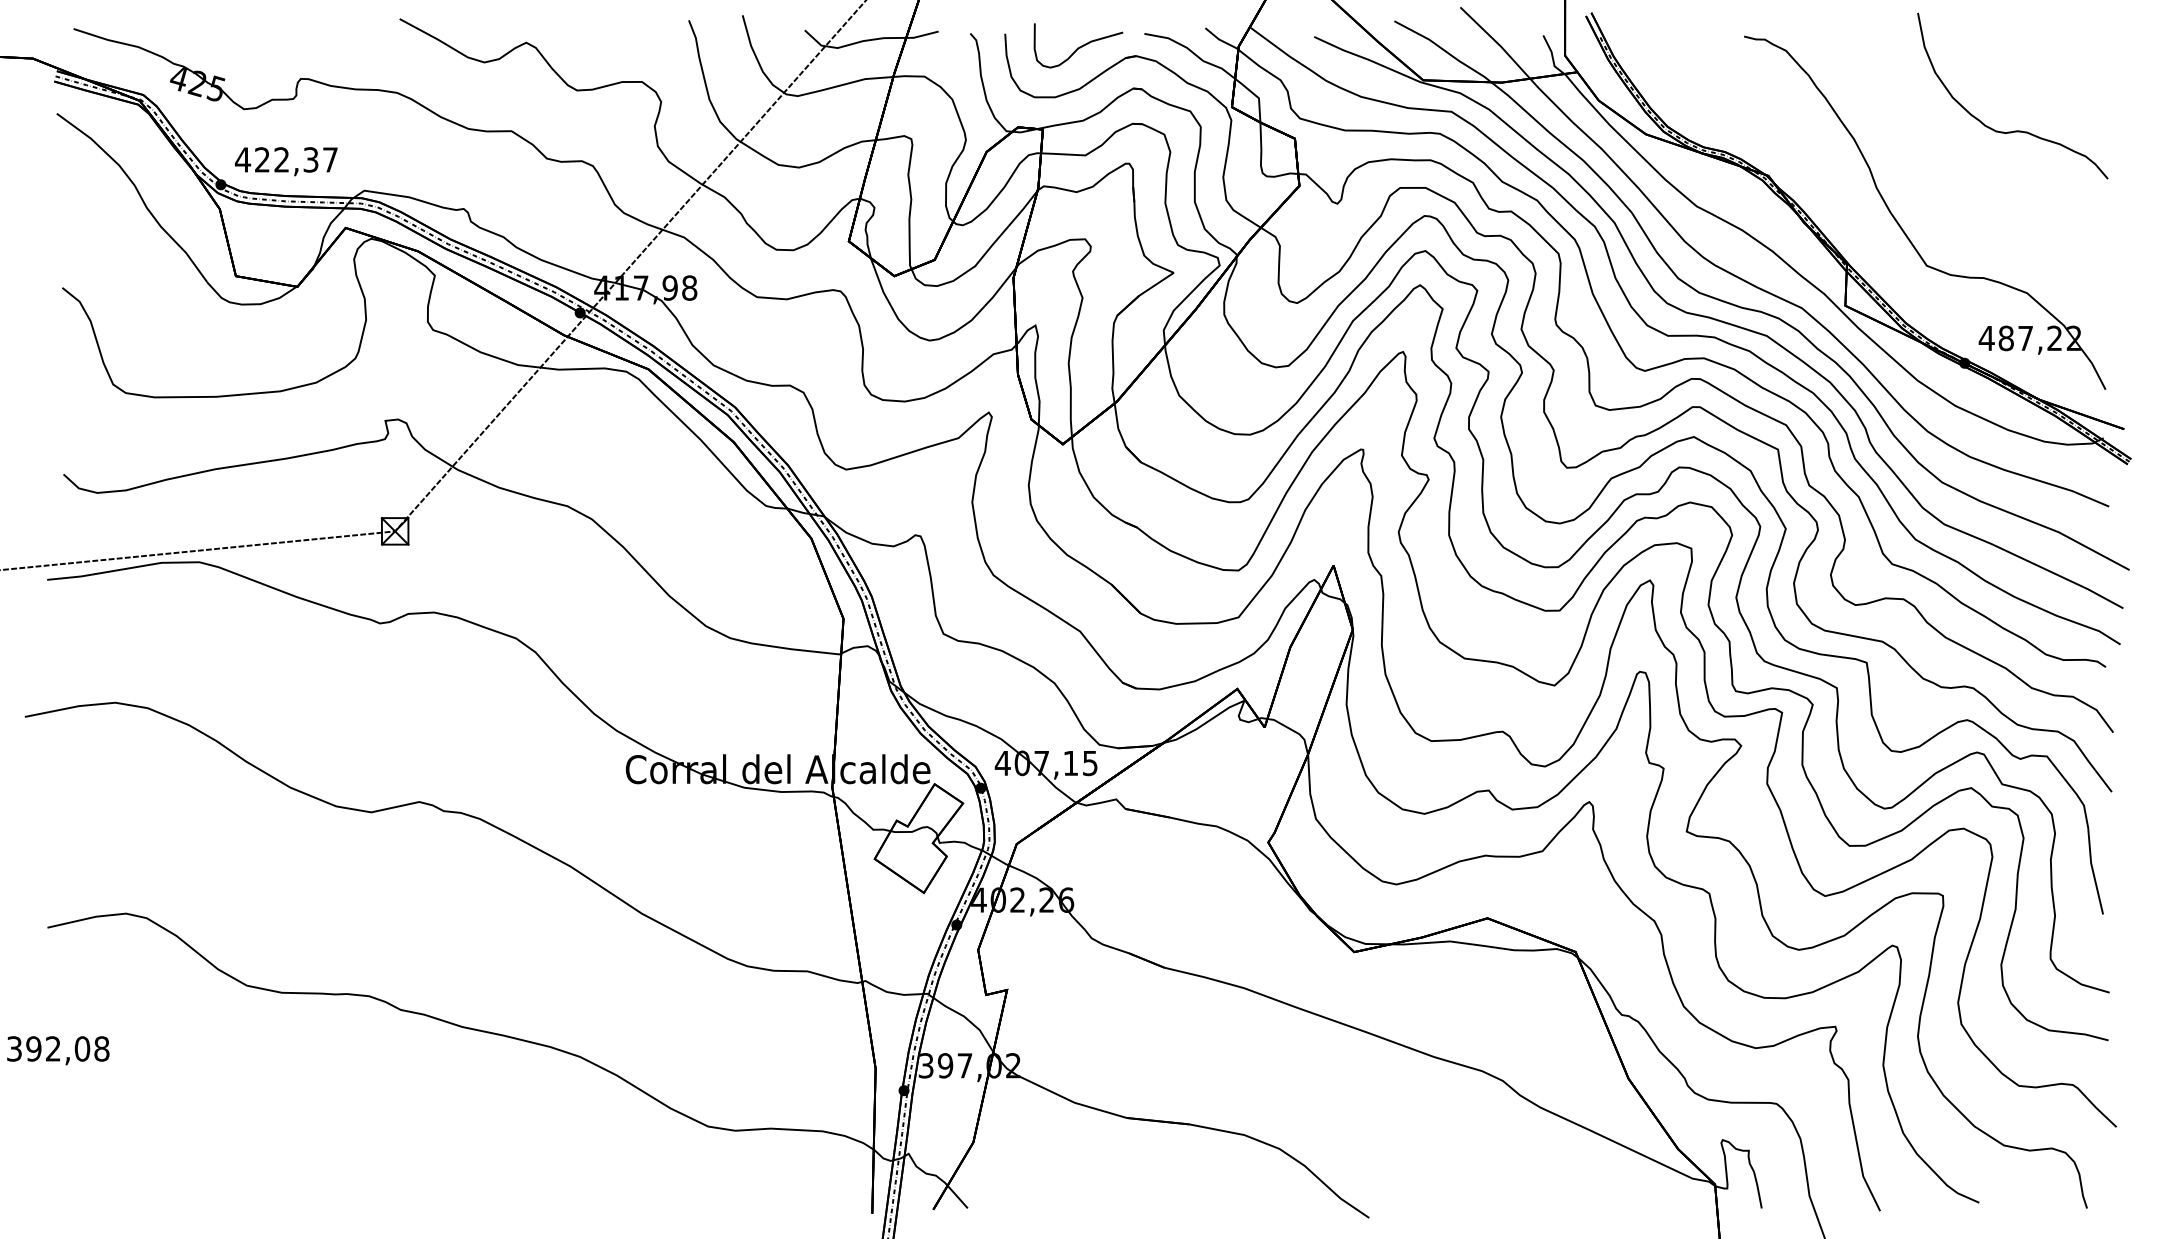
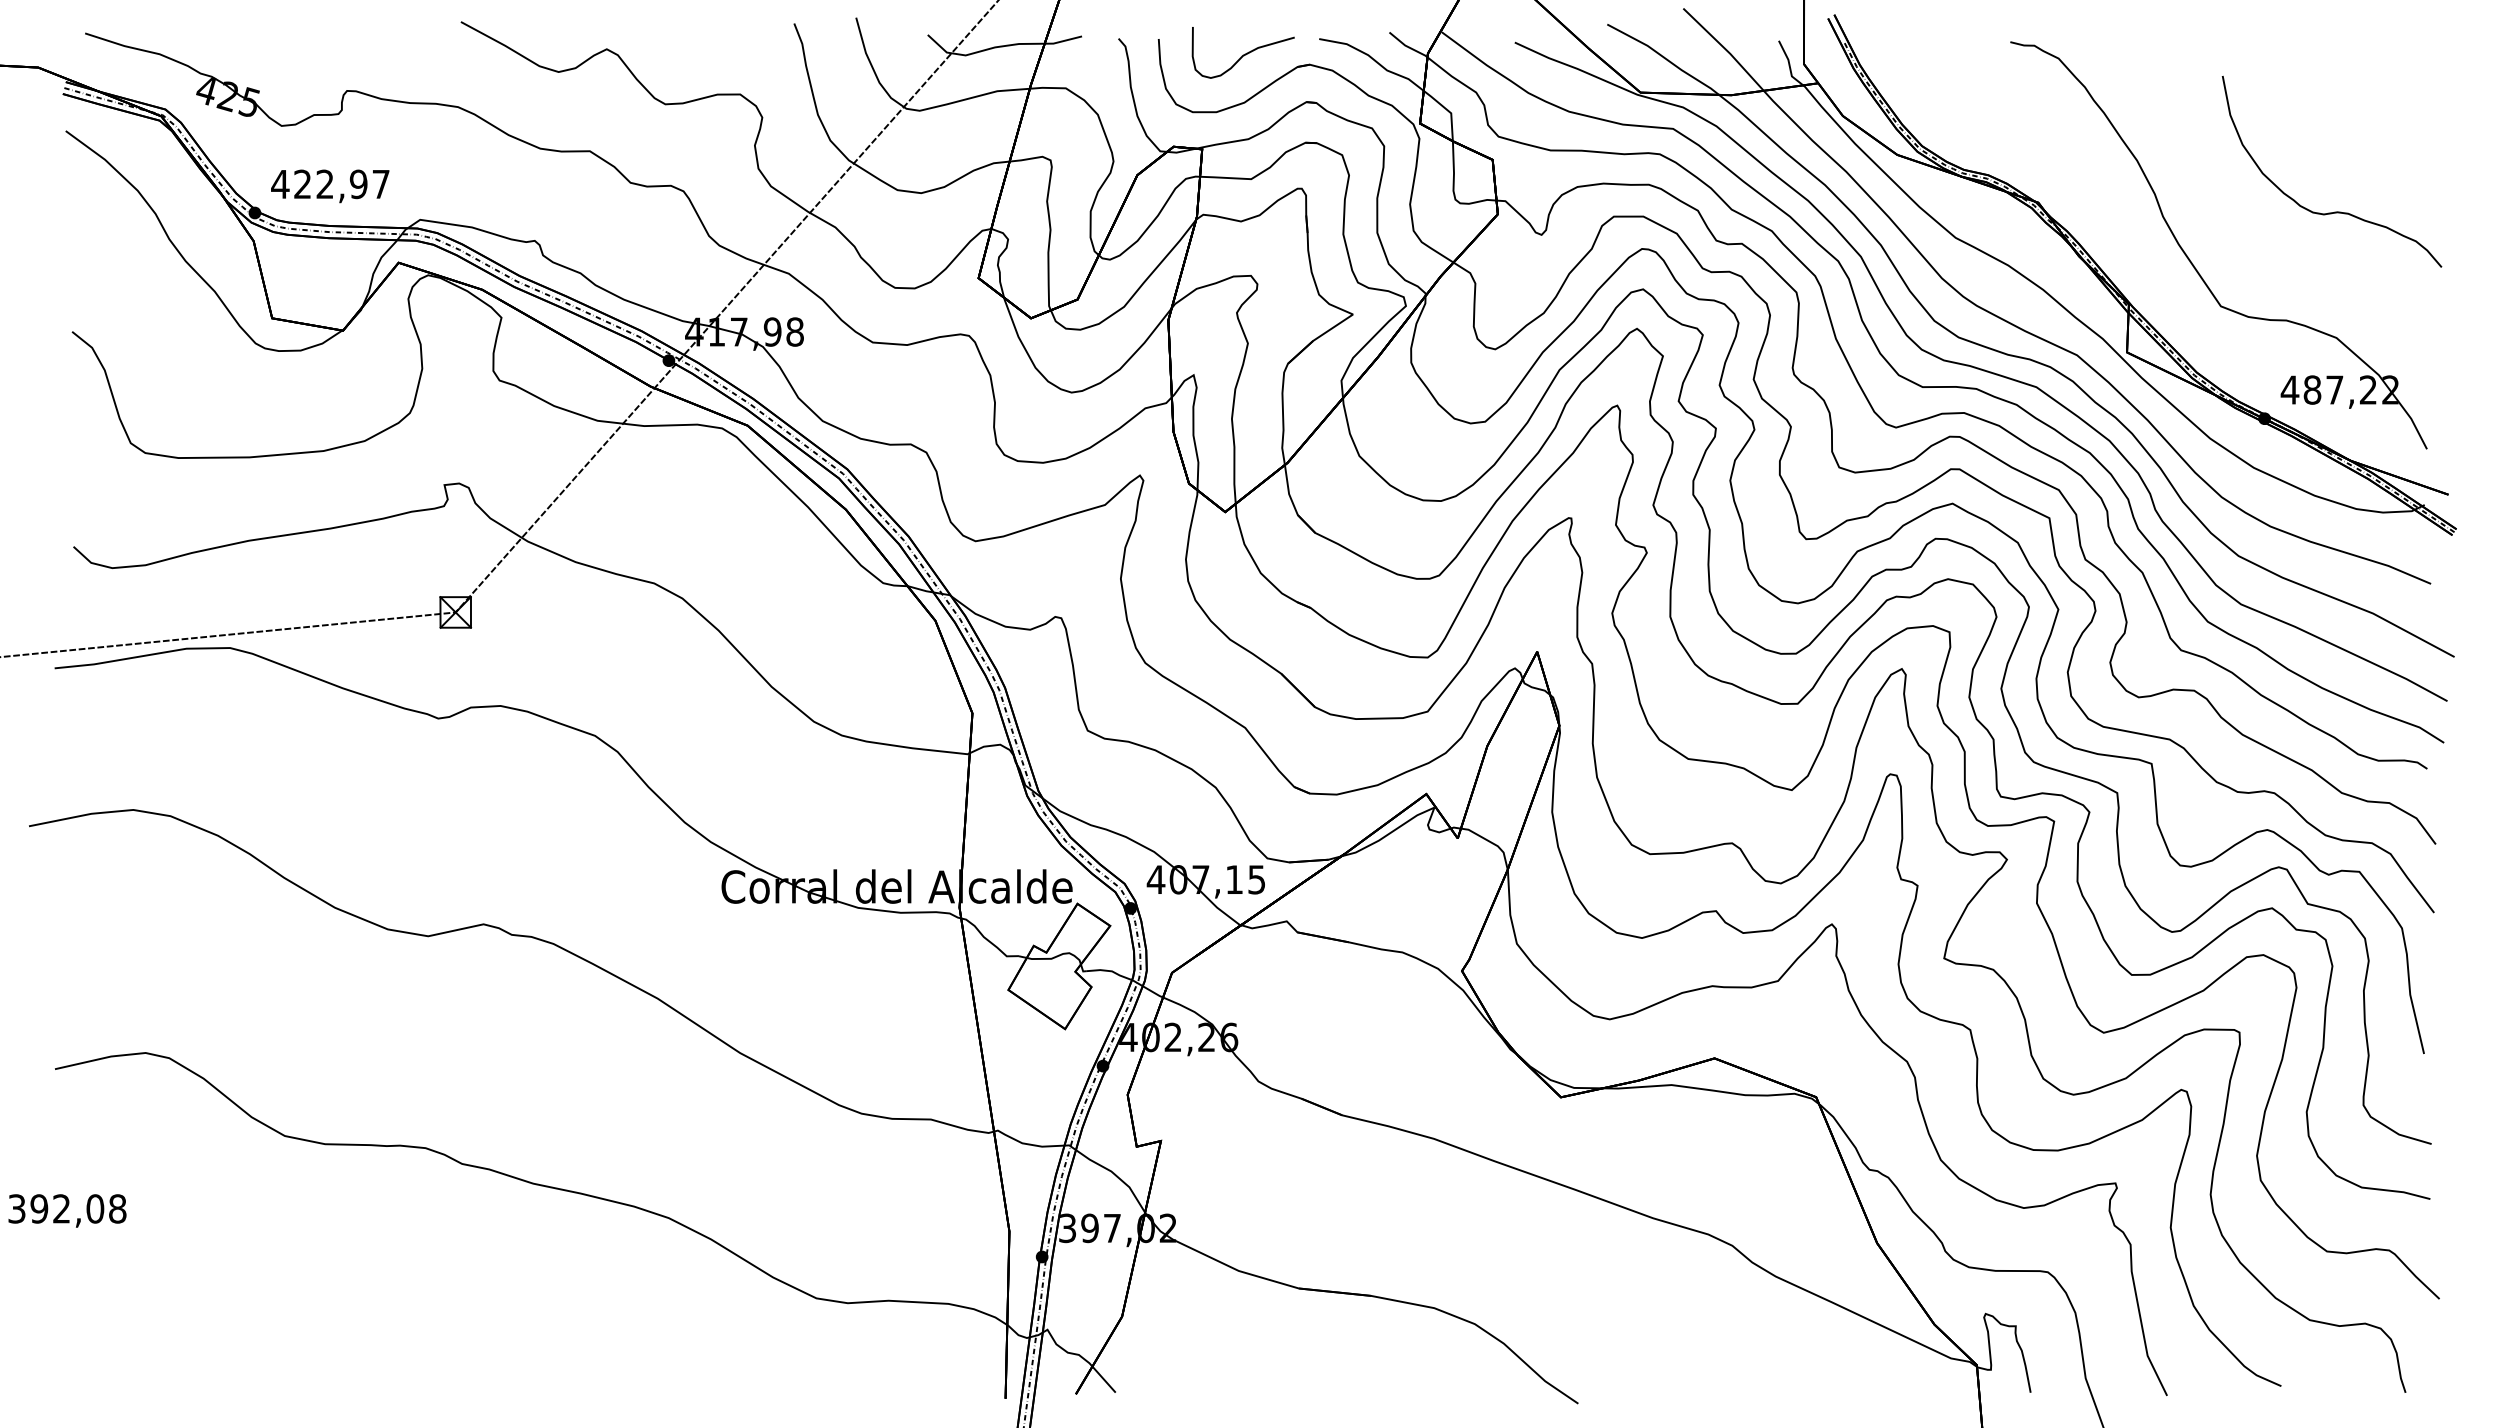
curve: (2014, 130) -> (2334, 211), moved
text: (310, 159) -> (358, 183), 422,37 -> 422,97

